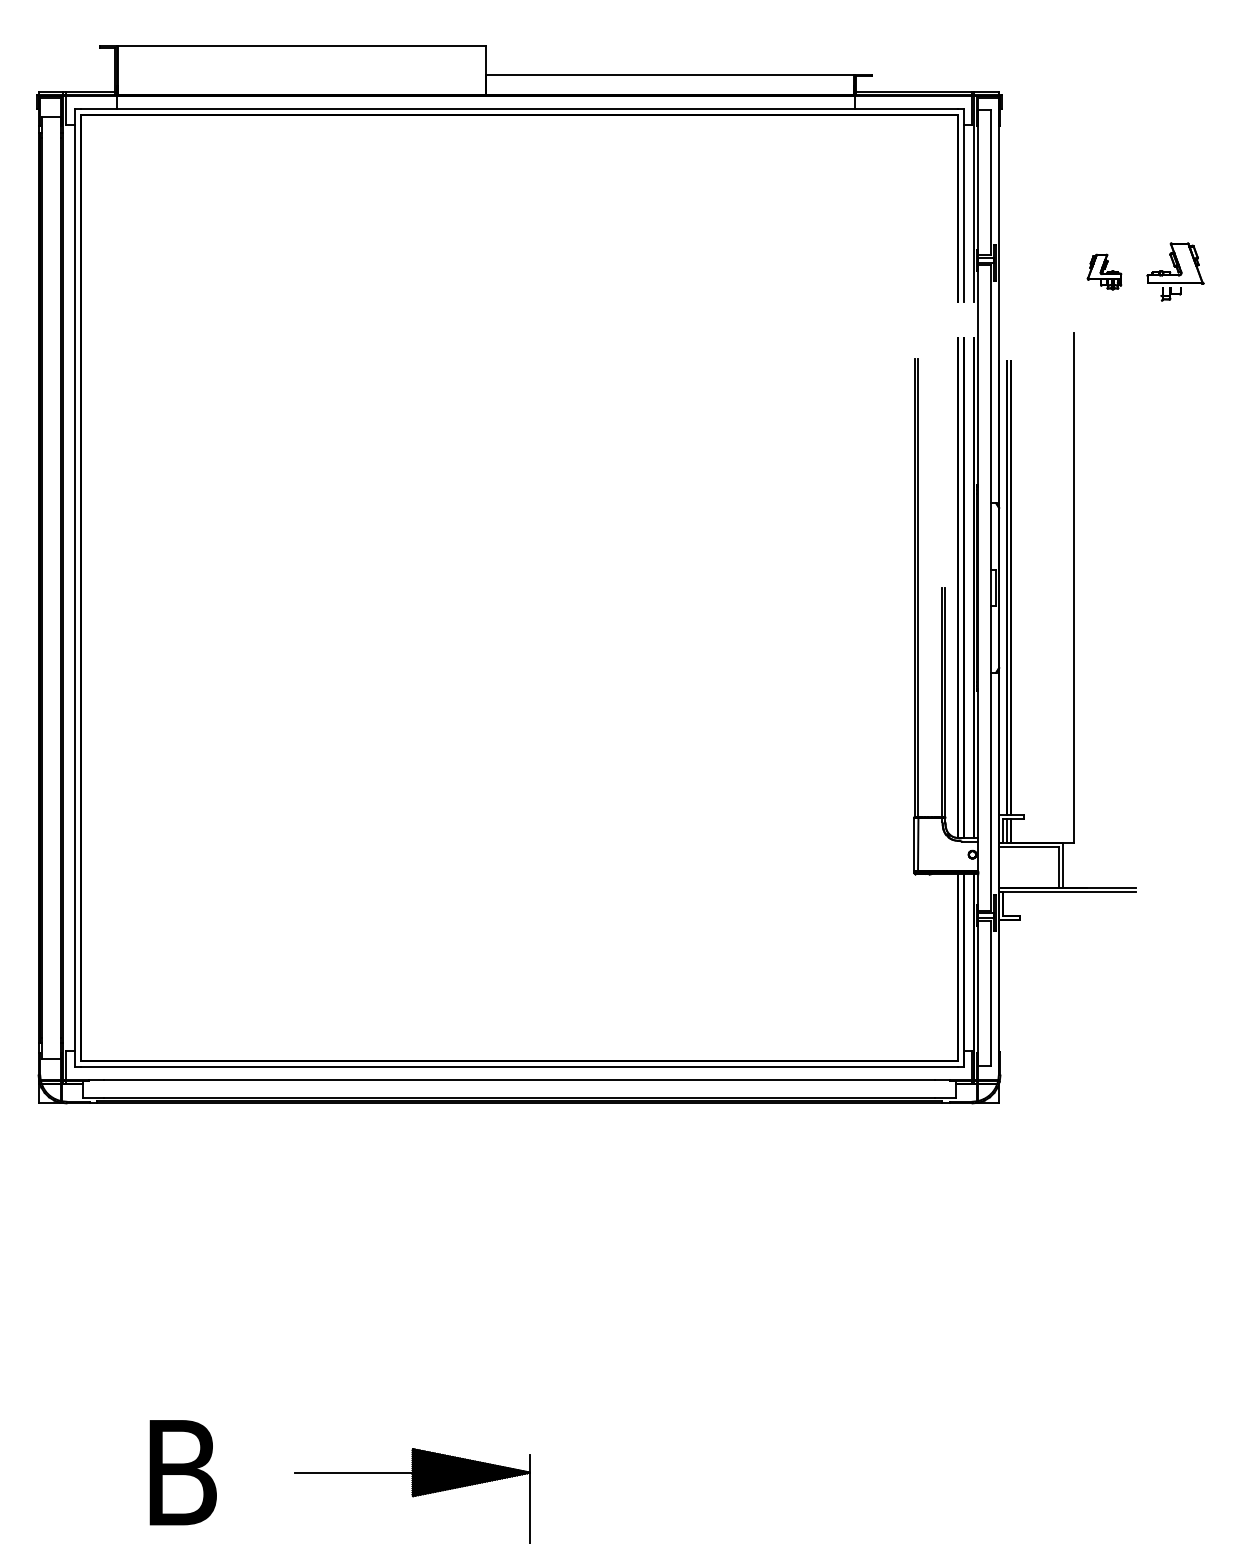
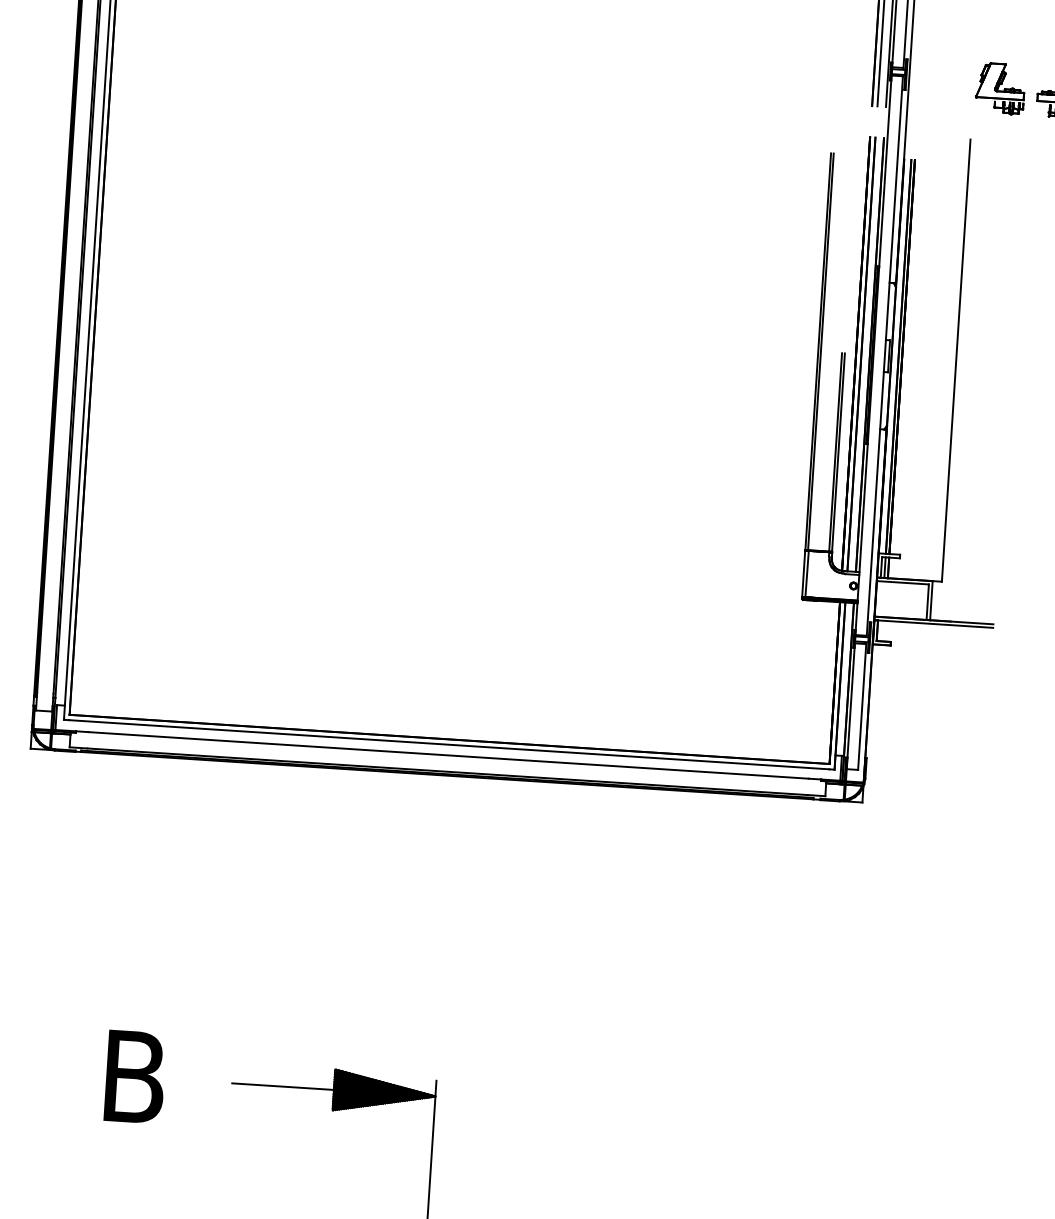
part: (1104, 271) -> (1000, 88), size x1.67

